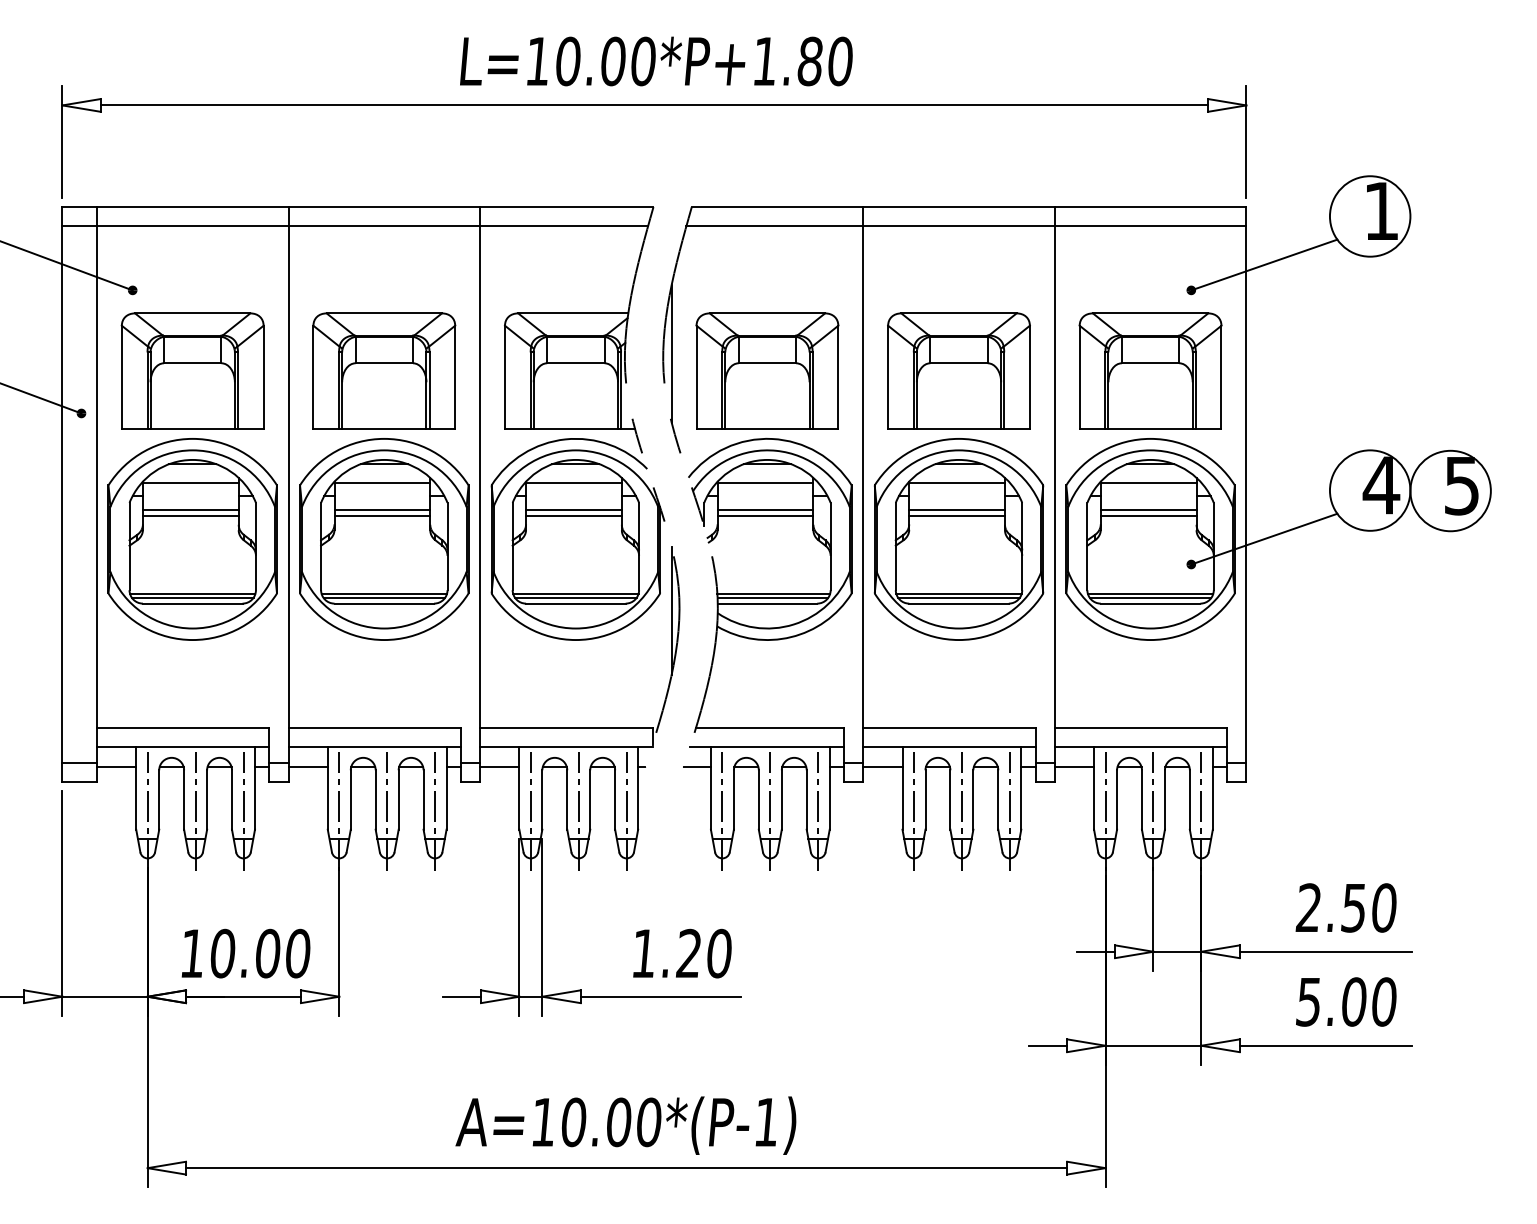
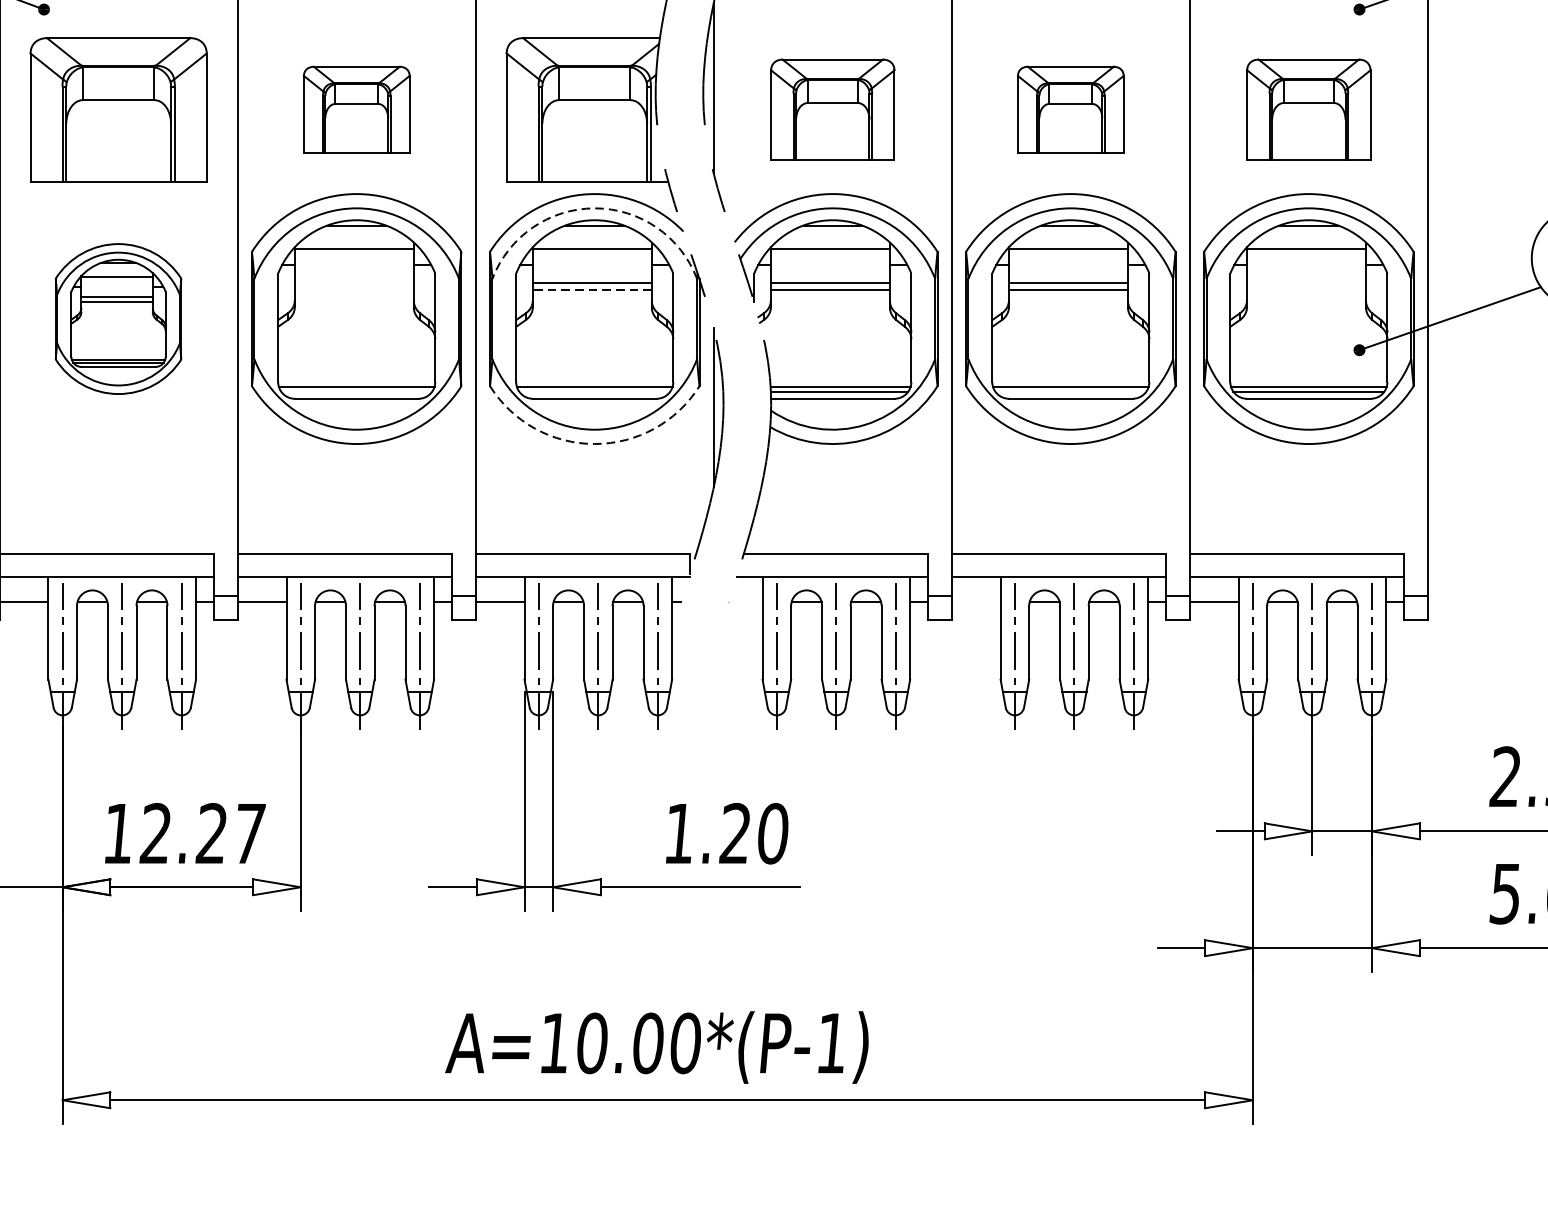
part: (384, 370) -> (356, 109), size x0.6
part: (767, 370) -> (832, 109), size x0.7
part: (958, 370) -> (1070, 109), size x0.6
part: (1150, 370) -> (1308, 109), size x0.7
arc: (575, 450) -> (594, 208), solid -> dashed
line: (382, 510) -> (354, 283), removed
line: (1148, 510) -> (1306, 283), removed
line: (382, 516) -> (354, 290), removed
line: (573, 516) -> (591, 290), solid -> dashed
line: (1148, 516) -> (1306, 290), removed
part: (192, 539) -> (118, 319), size x0.6
line: (384, 597) -> (356, 391), removed
line: (575, 597) -> (594, 391), removed
line: (958, 597) -> (1070, 391), removed
arc: (575, 640) -> (594, 444), solid -> dashed
line: (696, 767) -> (744, 602), removed
line: (882, 767) -> (975, 602), removed
text: (260, 953) -> (202, 833), 10.00 -> 12.27

